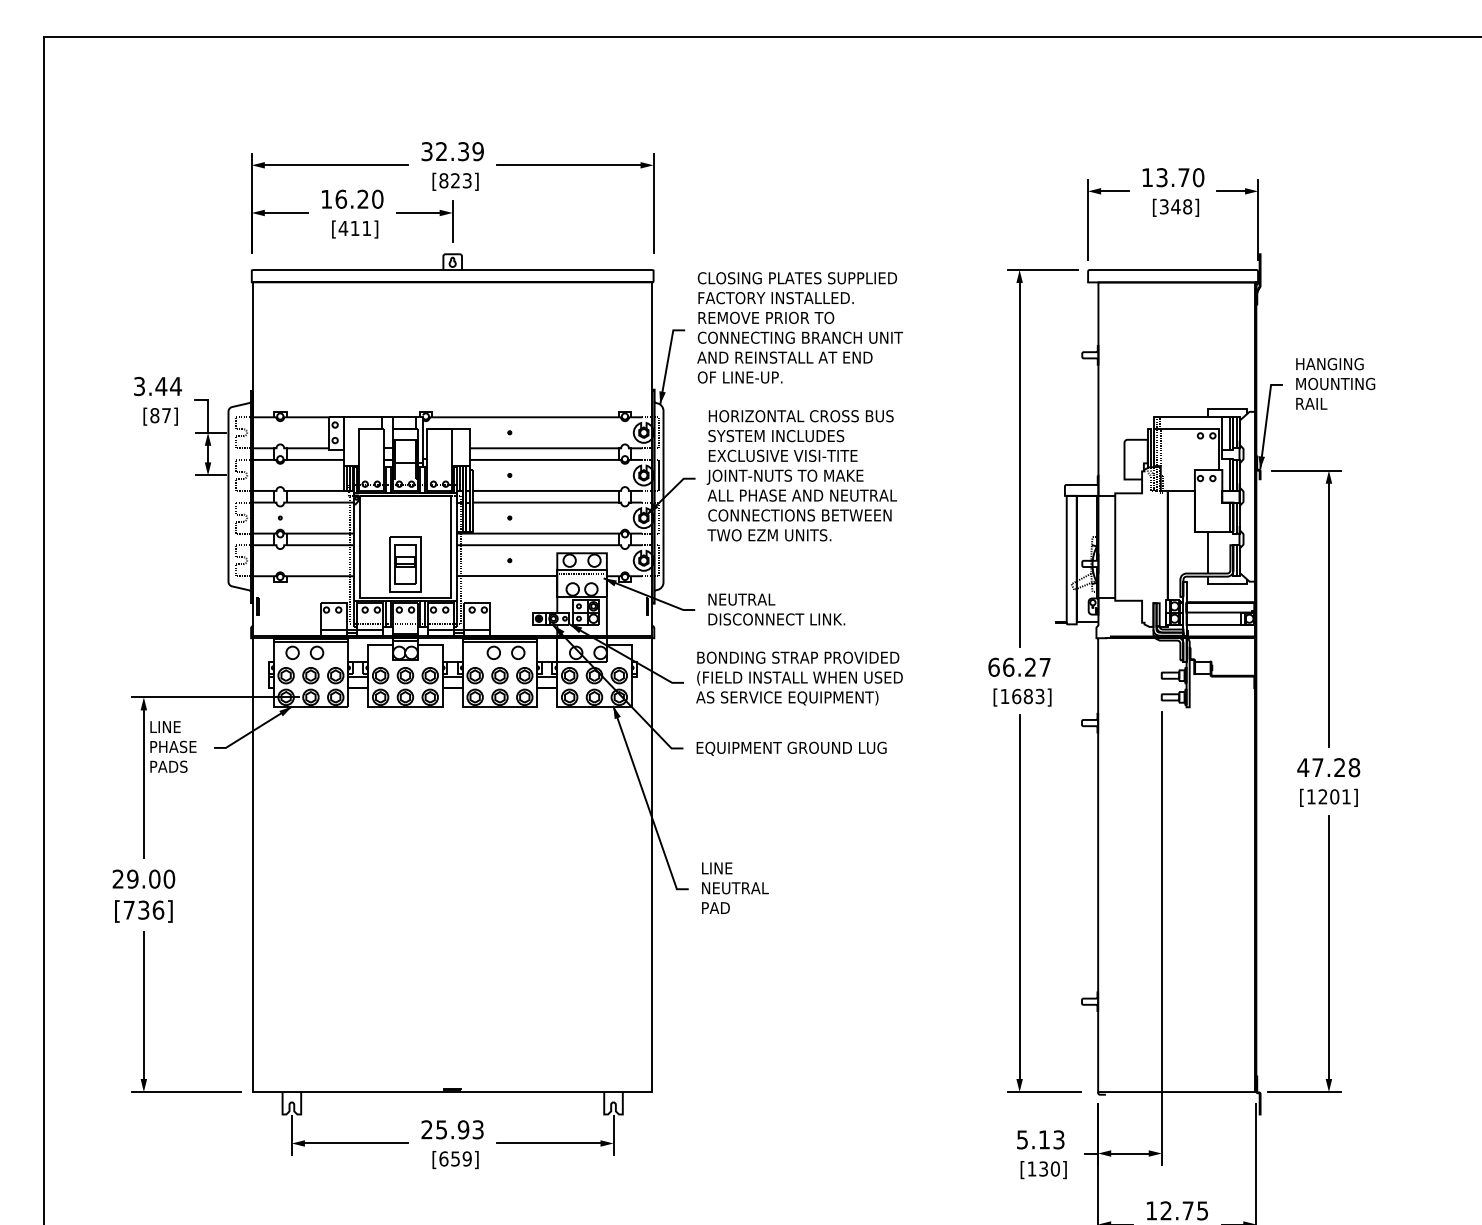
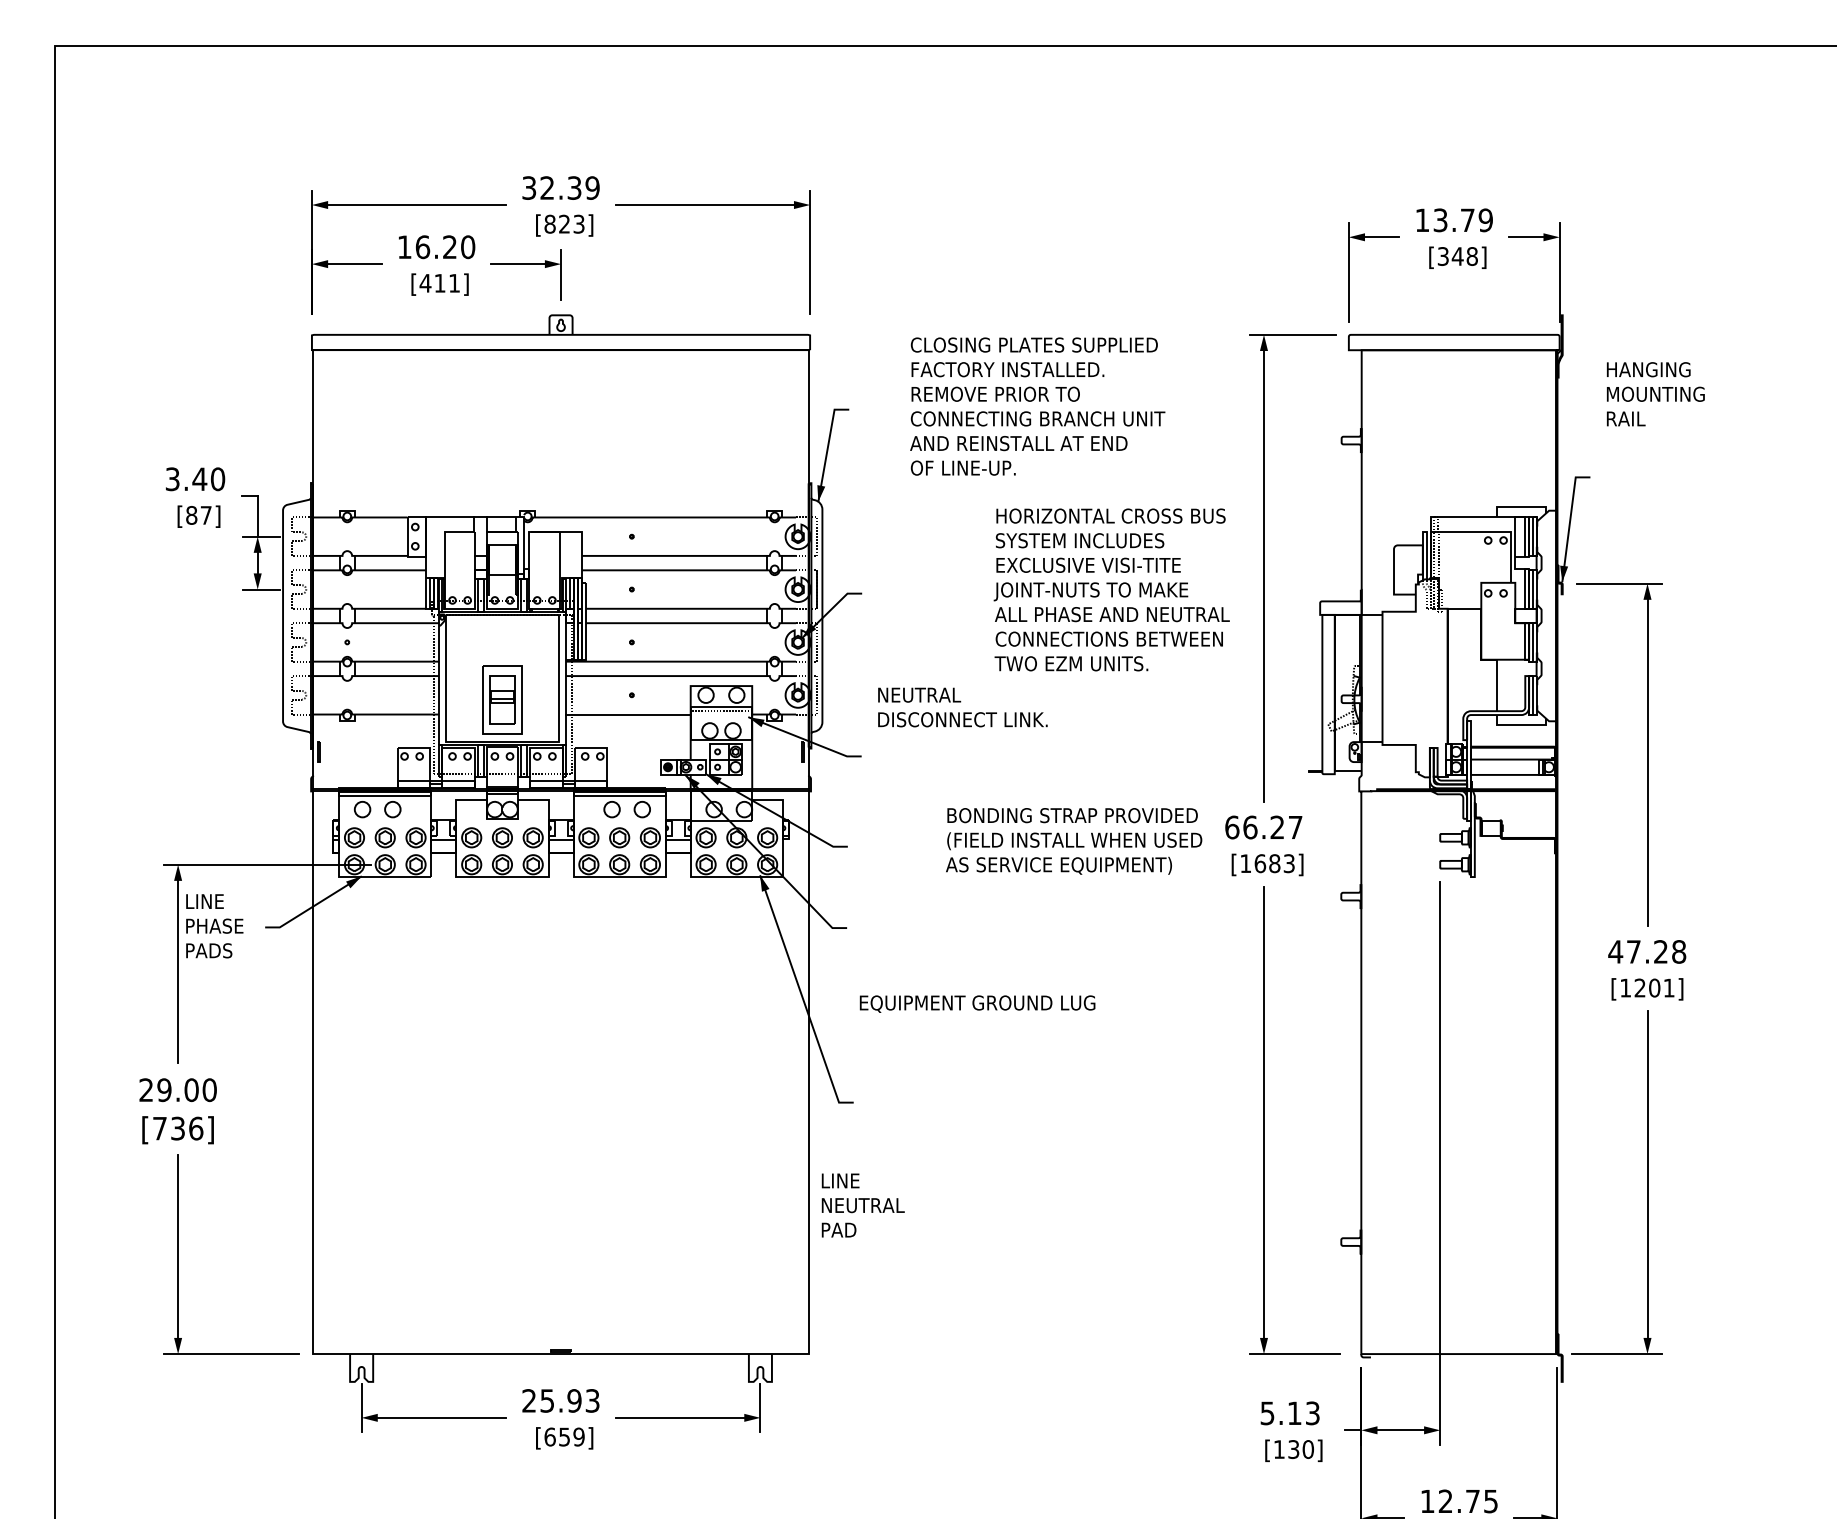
text: (1198, 177) -> (1485, 220), 13.70 -> 13.79
text: (800, 327) -> (1038, 406), moved
text: (1335, 383) -> (1655, 393), moved
text: (175, 386) -> (217, 479), 3.44 -> 3.40
text: (801, 475) -> (1111, 589), moved
text: (776, 609) -> (962, 707), moved
text: (799, 678) -> (1074, 841), moved
text: (791, 748) -> (977, 1003), moved
text: (735, 887) -> (863, 1204), moved

